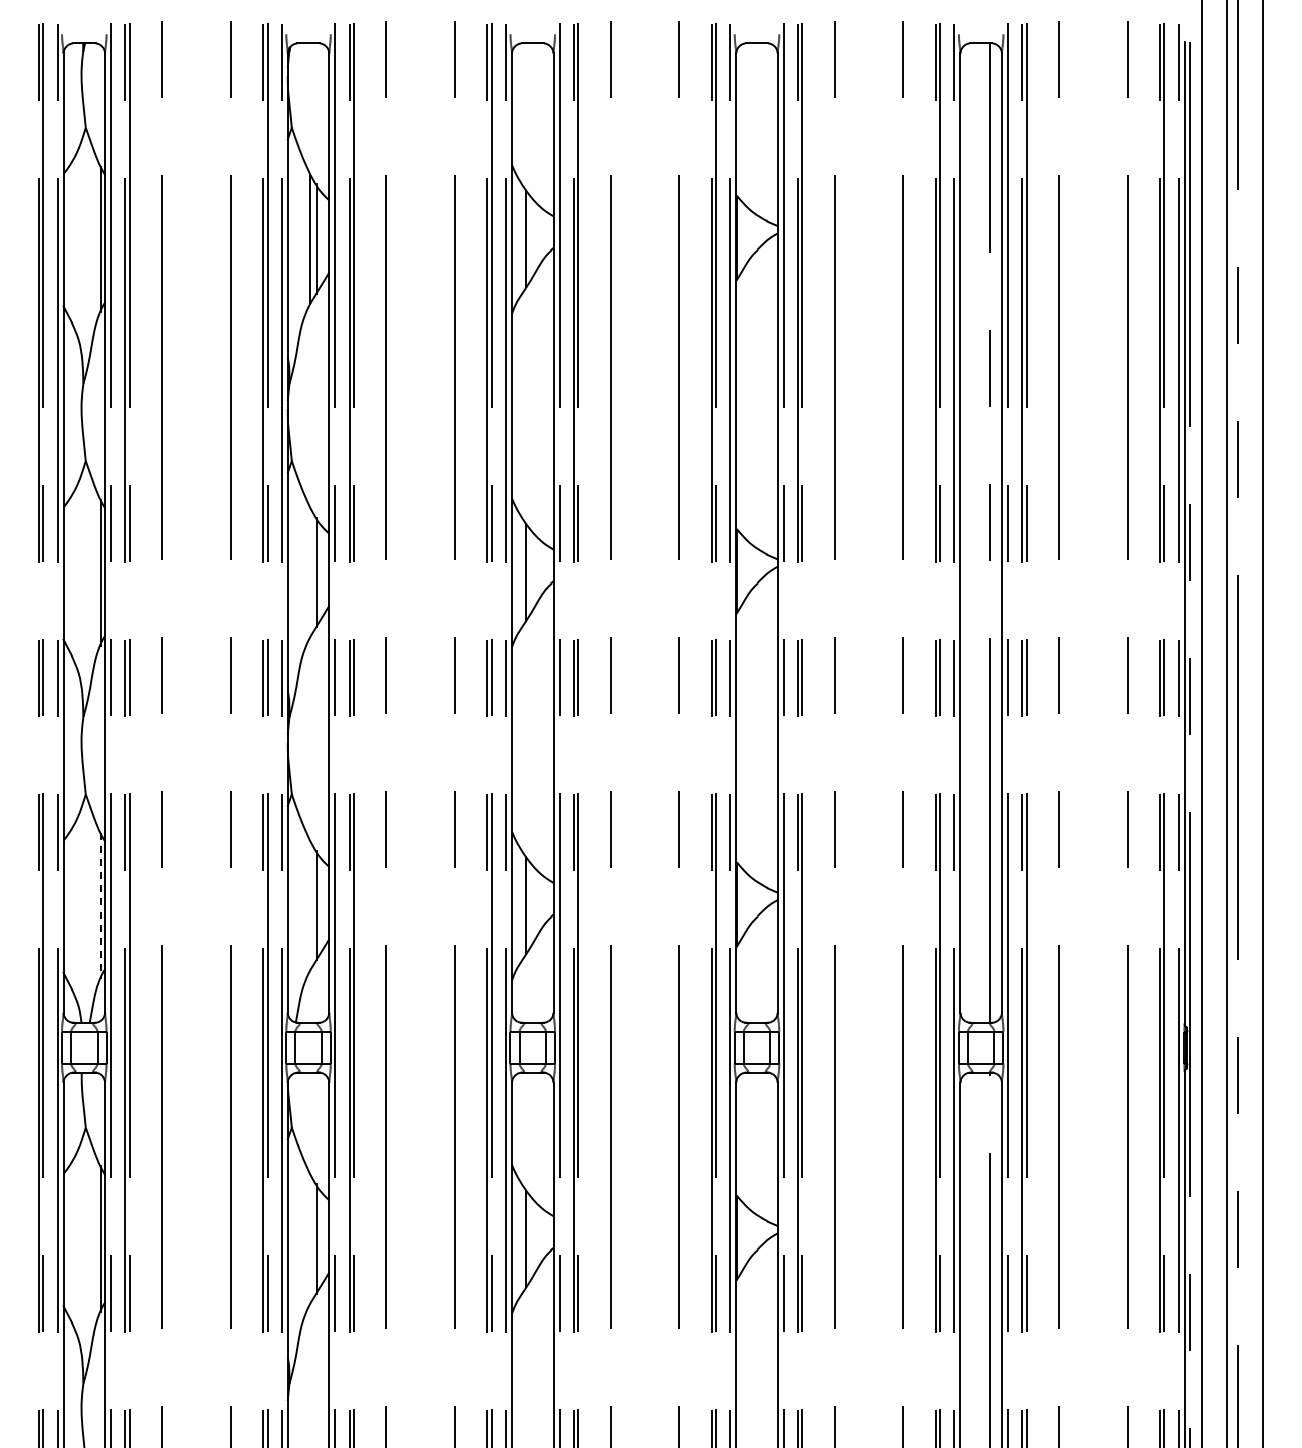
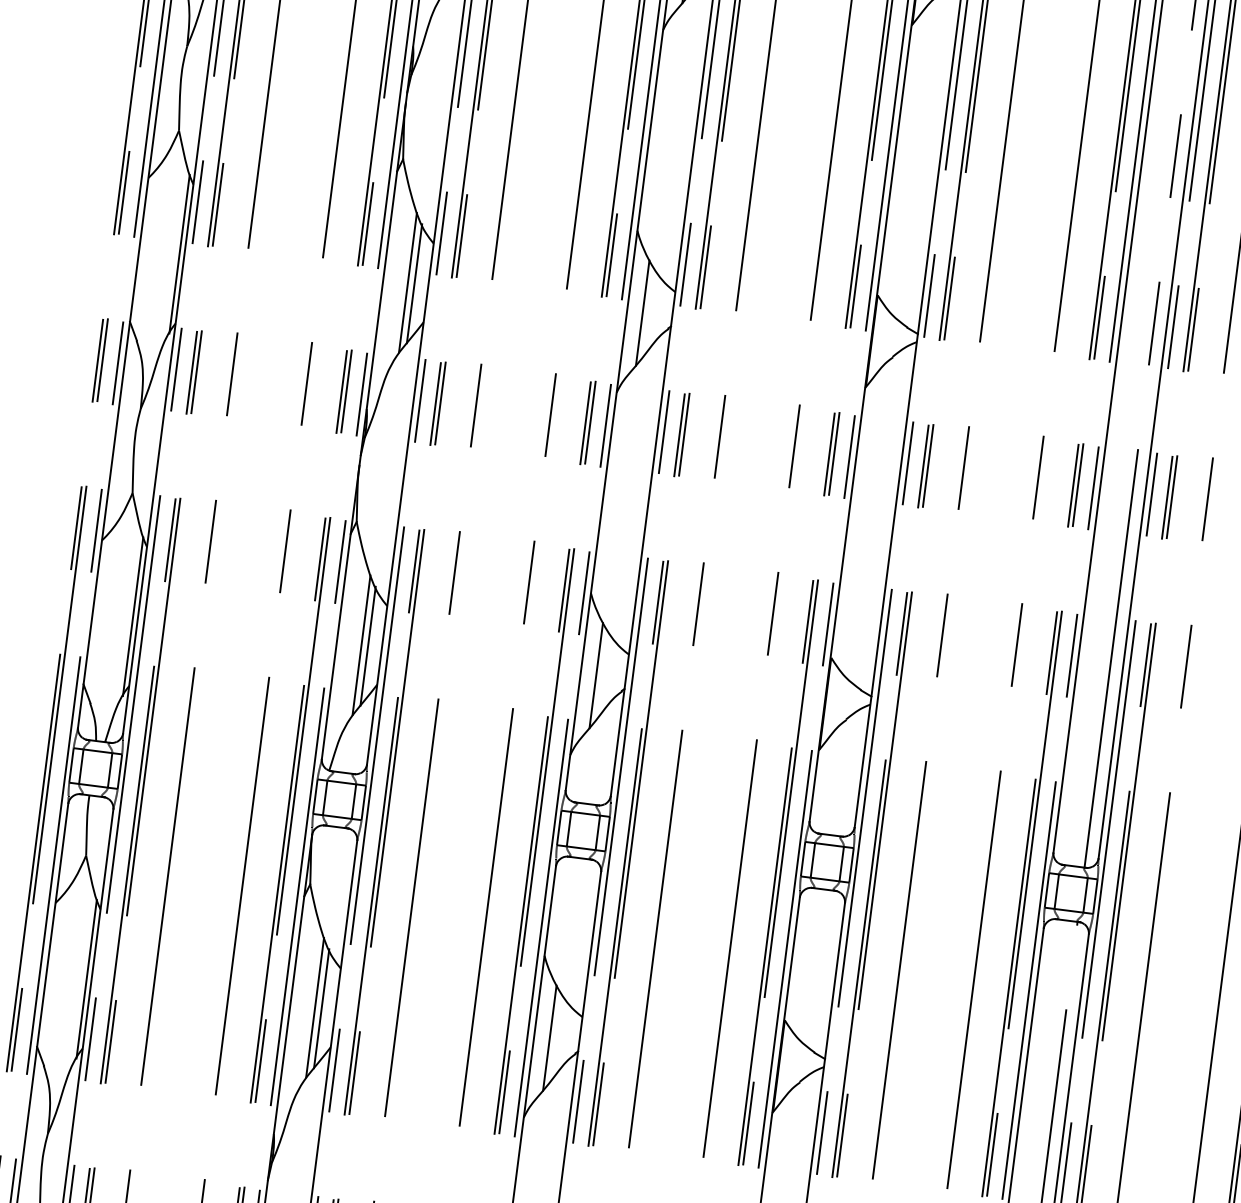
line: (310, 572) -> (407, 283), added
line: (310, 905) -> (361, 645), added
line: (100, 906) -> (132, 617), dashed -> solid
line: (310, 1238) -> (315, 1007), added

